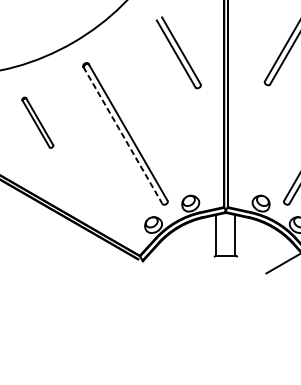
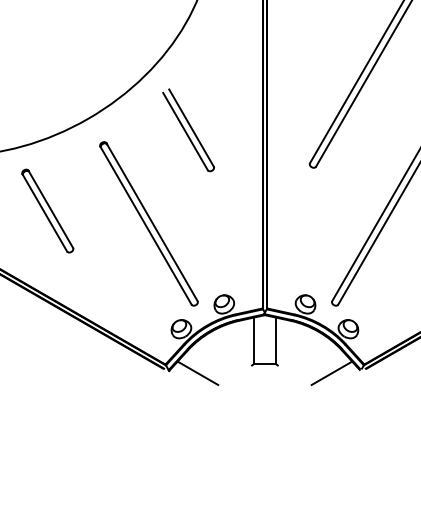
part: (178, 52) -> (188, 130), moved
part: (37, 122) -> (47, 210), size x1.43
line: (123, 136) -> (146, 226), dashed -> solid
line: (167, 262) -> (197, 372), added

